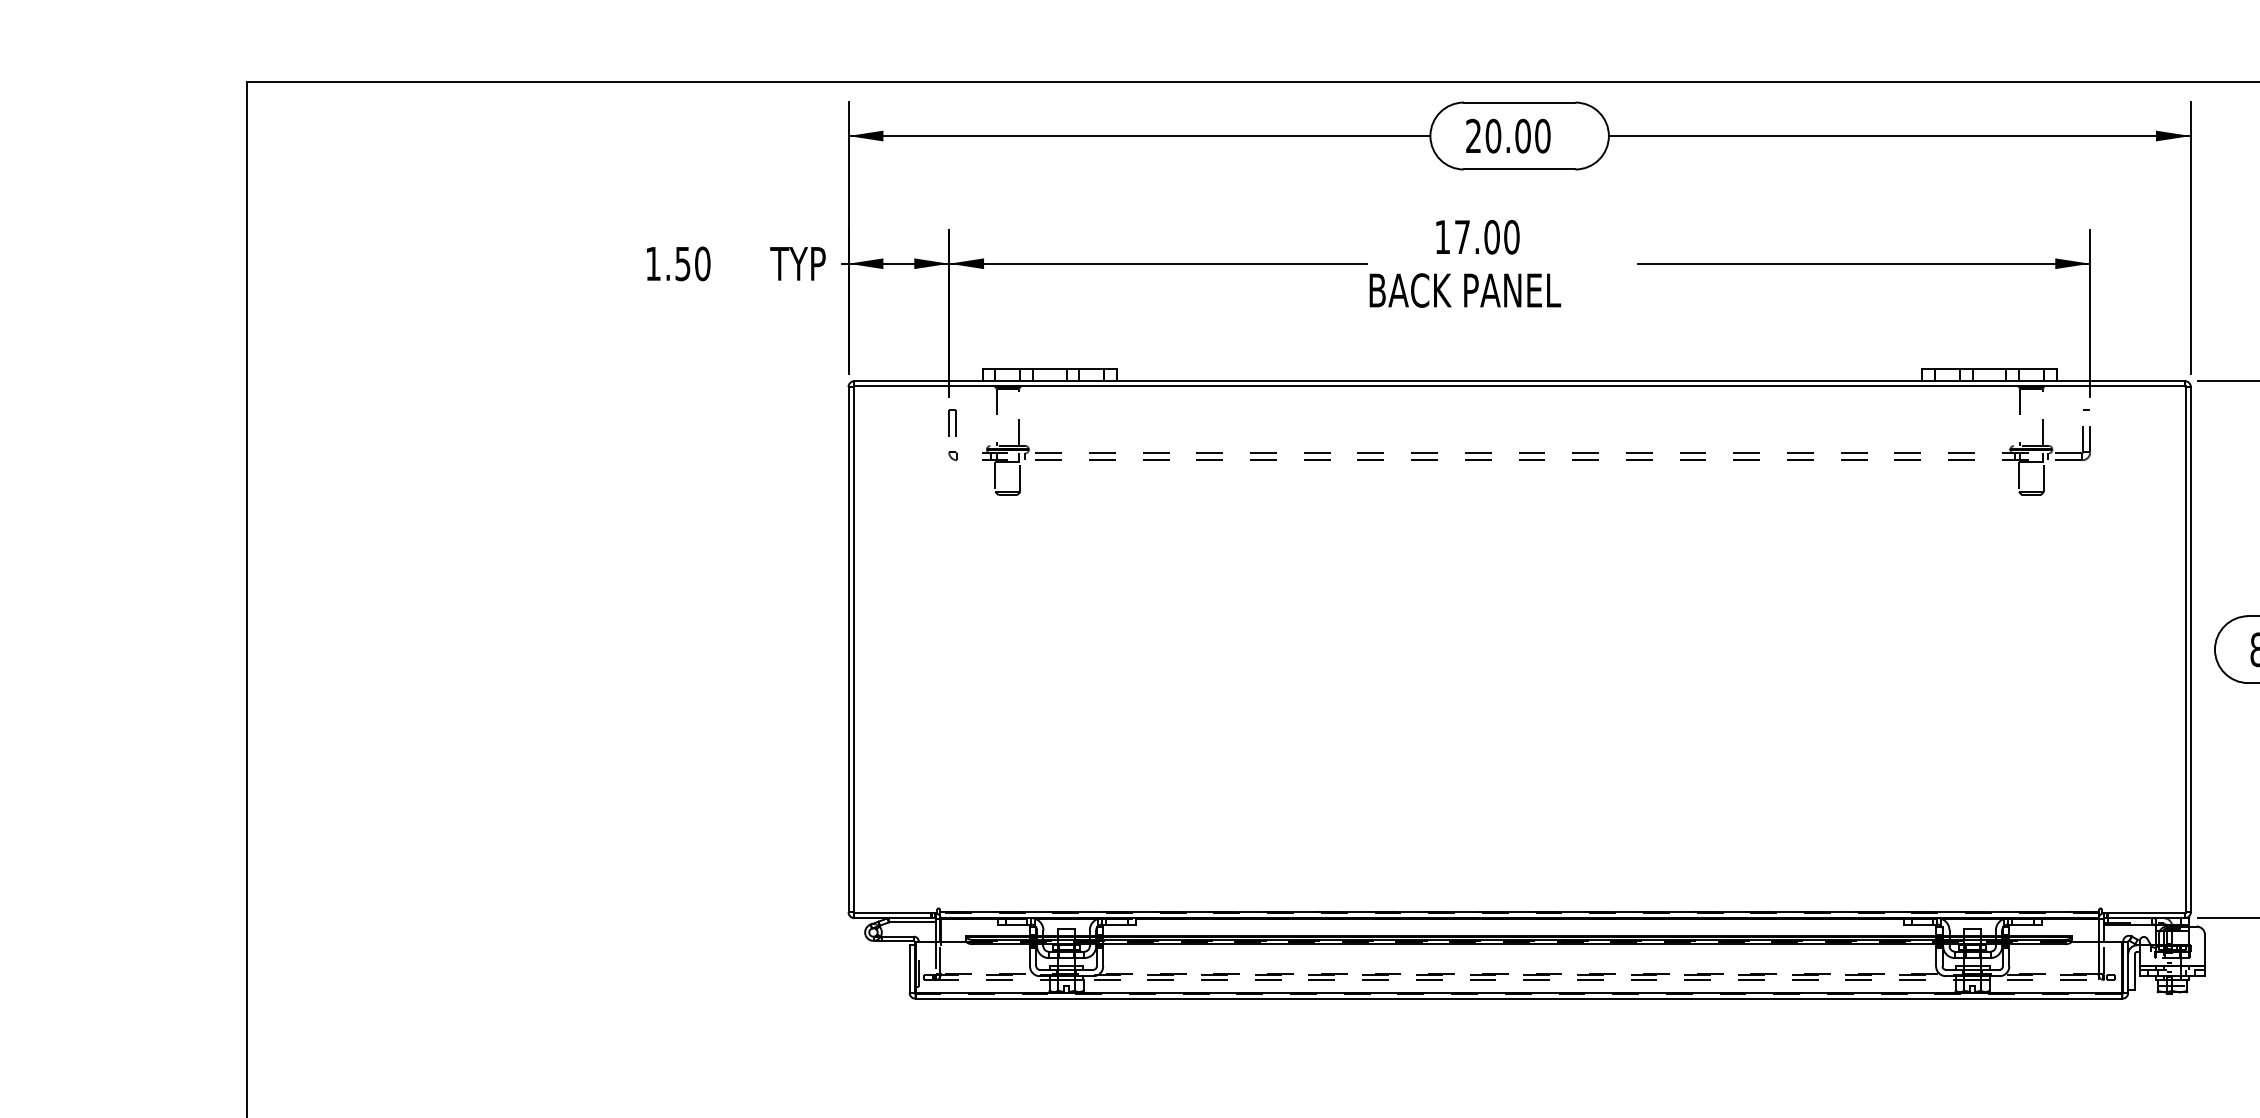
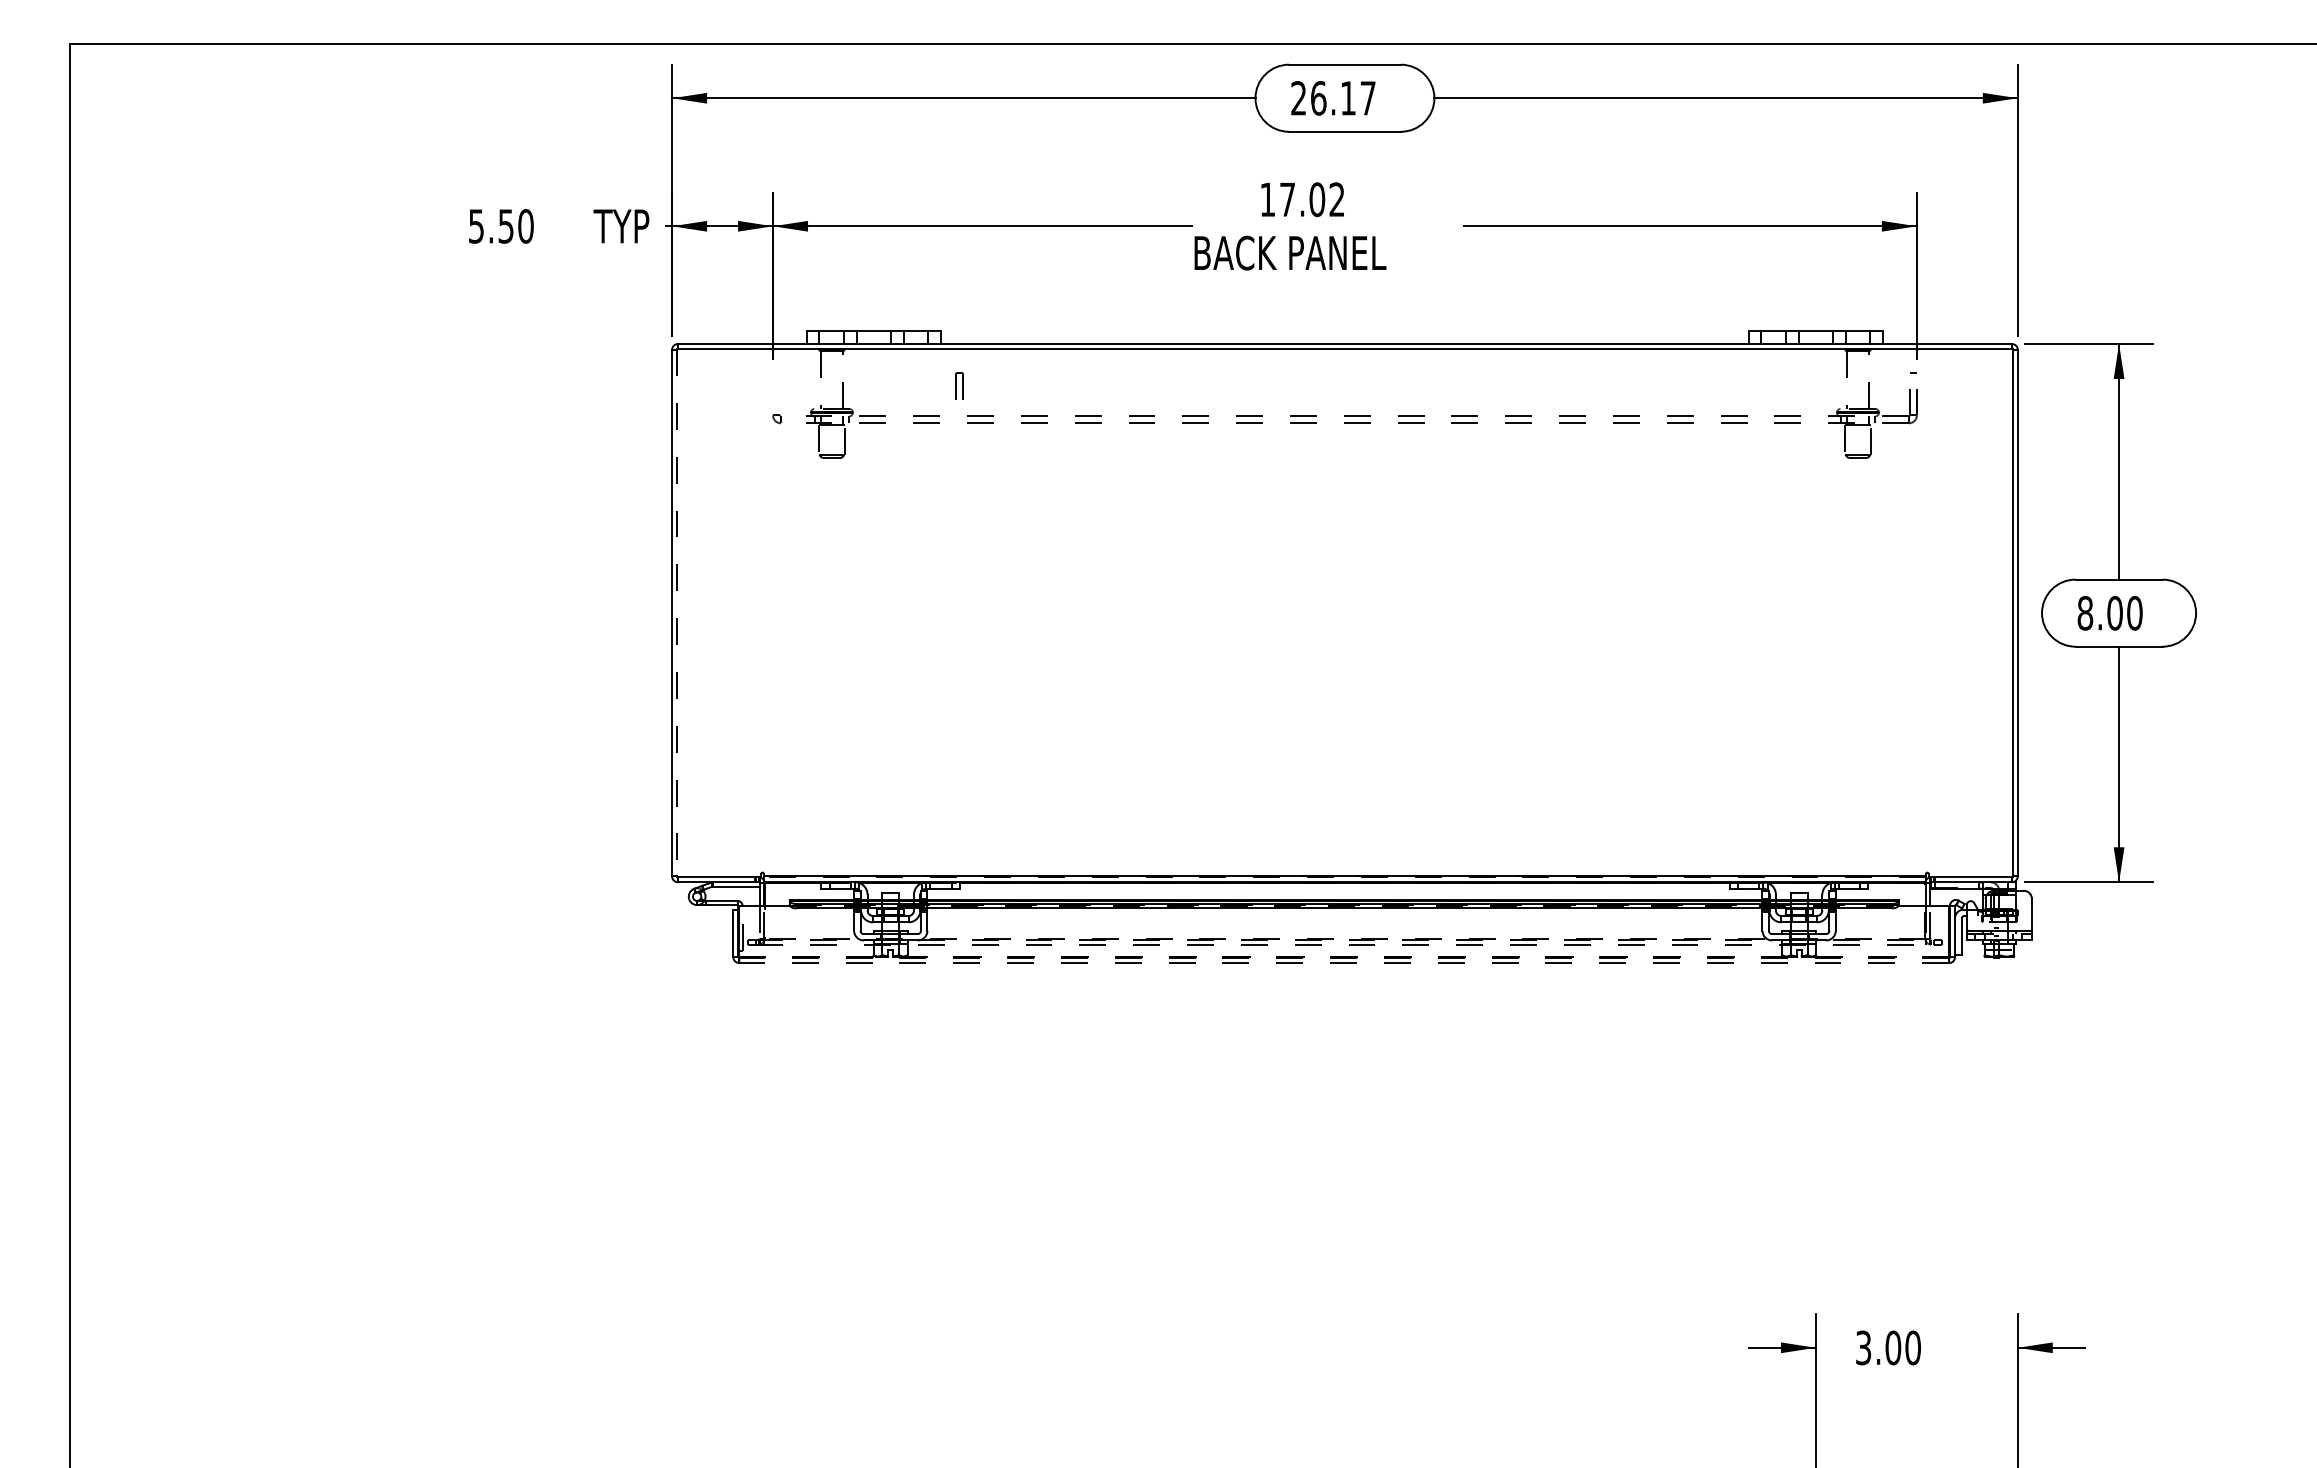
text: (1518, 136) -> (1343, 98), 20.00 -> 26.17
text: (1511, 237) -> (1336, 199), 17.00 -> 17.02
text: (653, 263) -> (476, 226), 1.50 -> 5.50
part: (952, 422) -> (959, 385), moved
line: (853, 650) -> (677, 613), solid -> dashed
line: (1519, 993) -> (1344, 957), solid -> dashed
line: (1519, 999) -> (1344, 963), solid -> dashed

